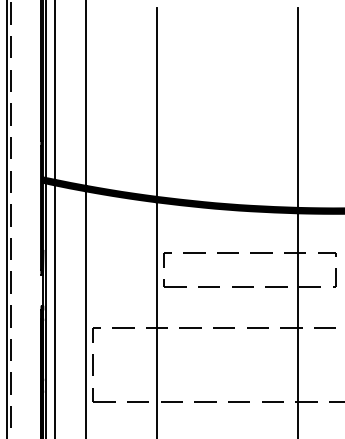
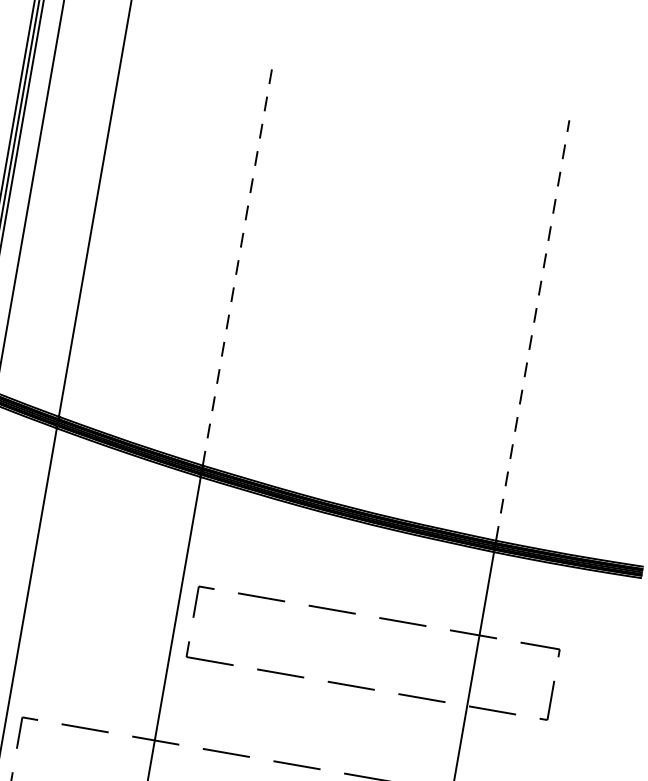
line: (156, 102) -> (237, 267), solid -> dashed
line: (298, 107) -> (533, 330), solid -> dashed

